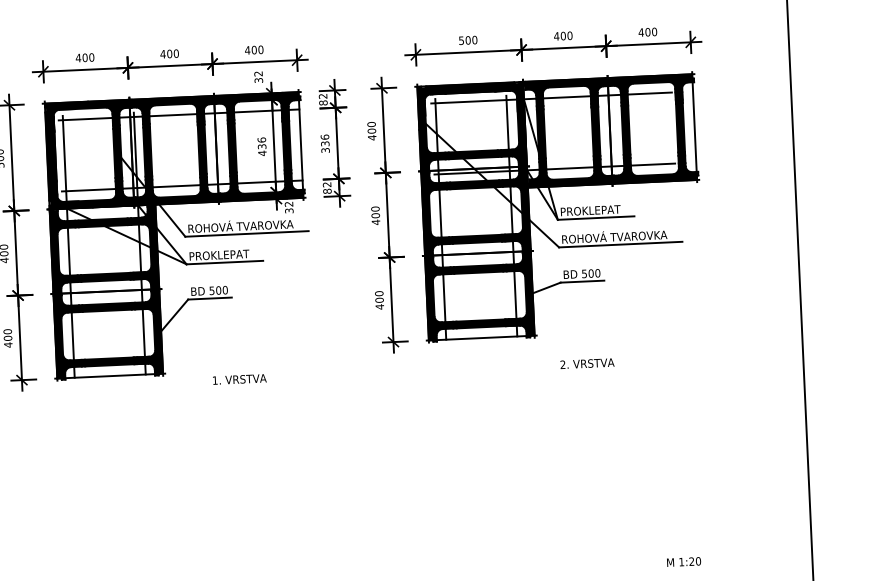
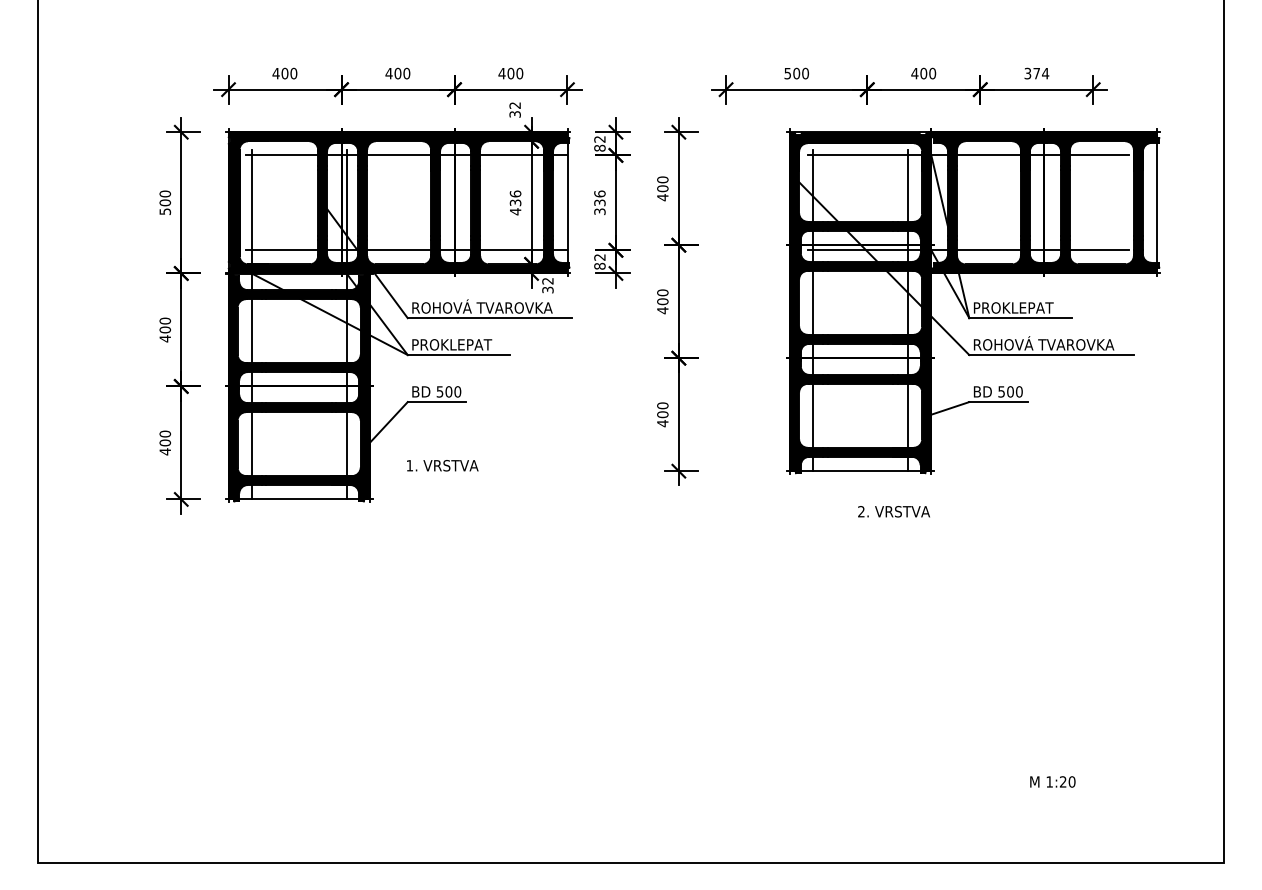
text: (647, 32) -> (1036, 73), 400 -> 374
part: (560, 207) -> (973, 301), moved
text: (587, 363) -> (893, 511), moved
text: (239, 379) -> (442, 465), moved

